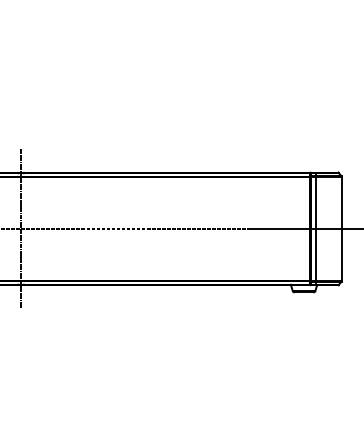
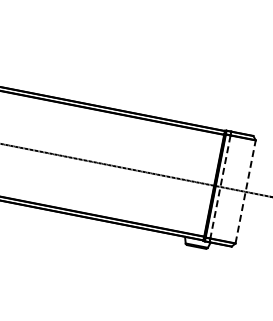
line: (341, 228) -> (245, 191), solid -> dashed
line: (316, 229) -> (220, 187), solid -> dashed

